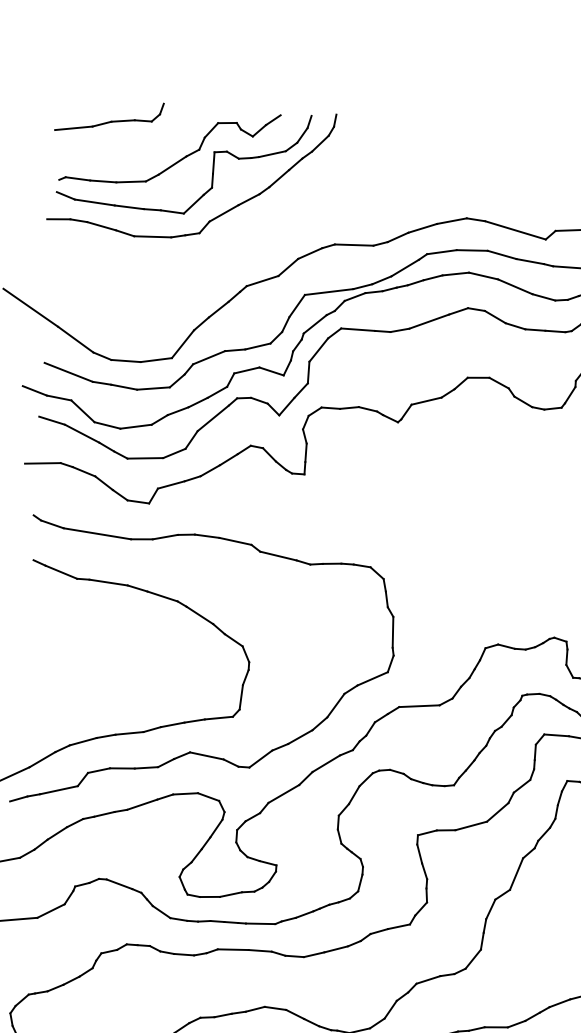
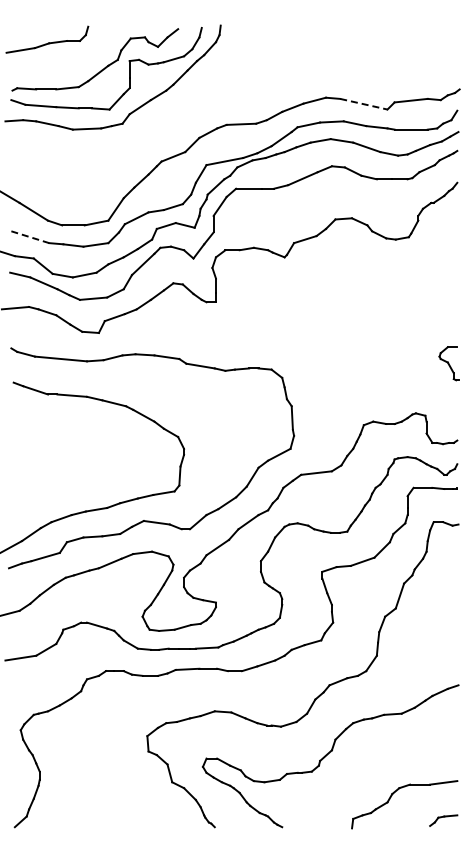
line: (516, 230) -> (364, 104), solid -> dashed
line: (69, 372) -> (30, 237), solid -> dashed

